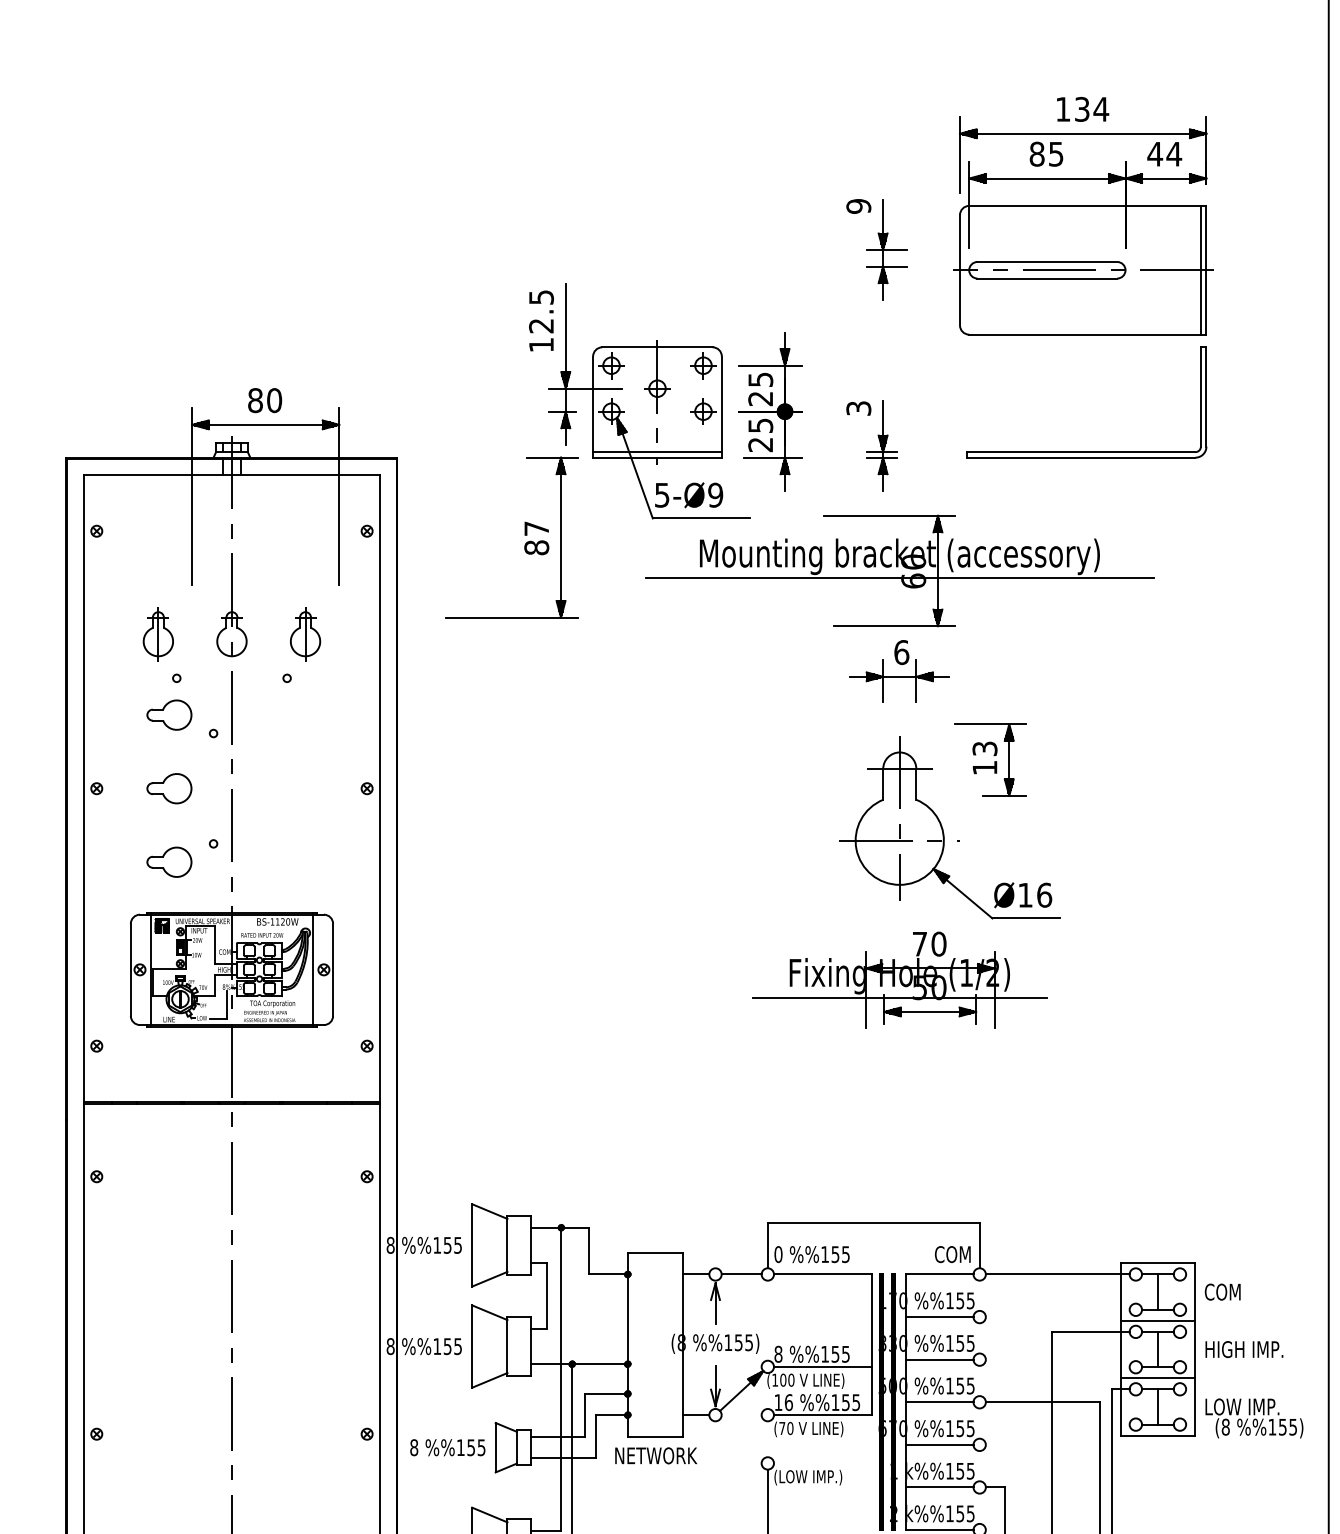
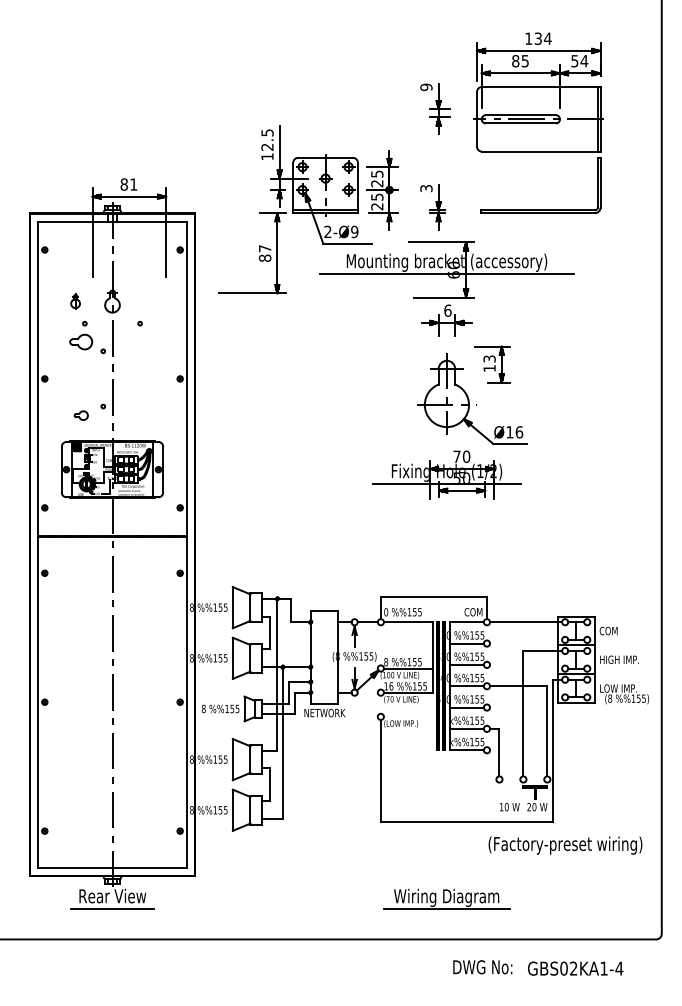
text: (1154, 154) -> (574, 61), 44 -> 54
text: (273, 400) -> (133, 184), 80 -> 81
text: (661, 494) -> (327, 231), 5-Ø9 -> 2-Ø9
part: (158, 634) -> (75, 301), size x0.6
part: (305, 634) -> (149, 301), removed
part: (170, 787) -> (81, 378), removed
part: (170, 861) -> (81, 415), size x0.6

